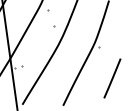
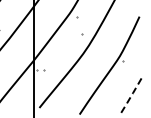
line: (112, 78) -> (132, 94), solid -> dashed

